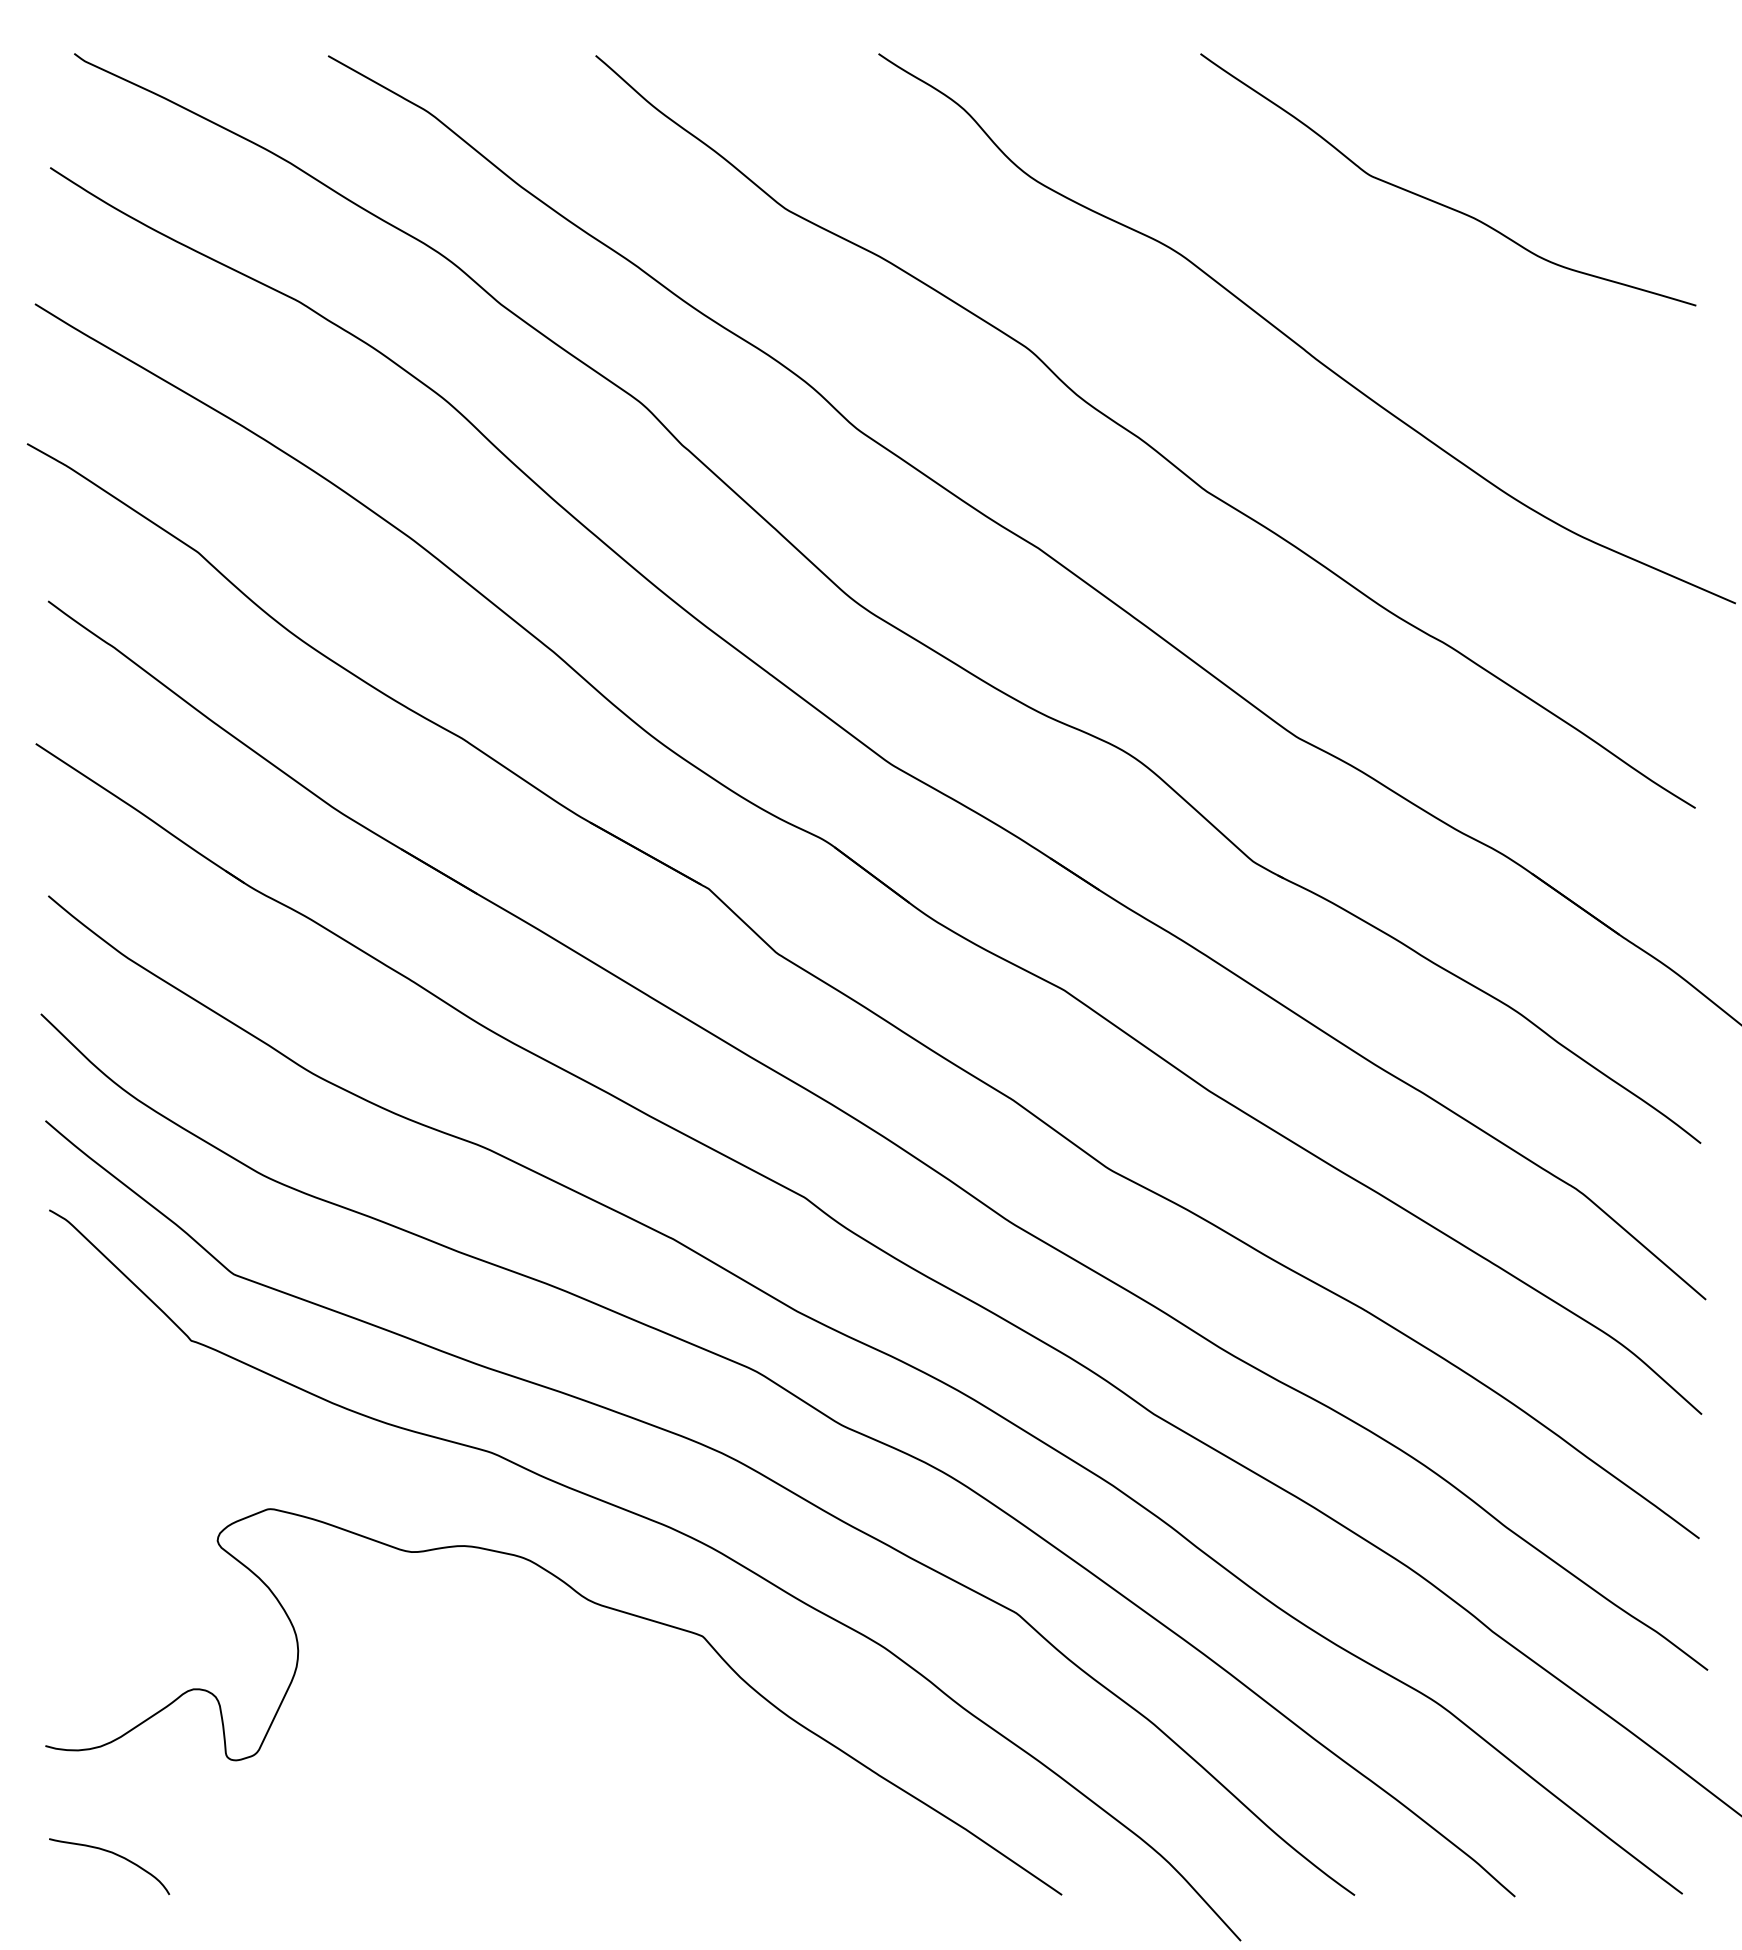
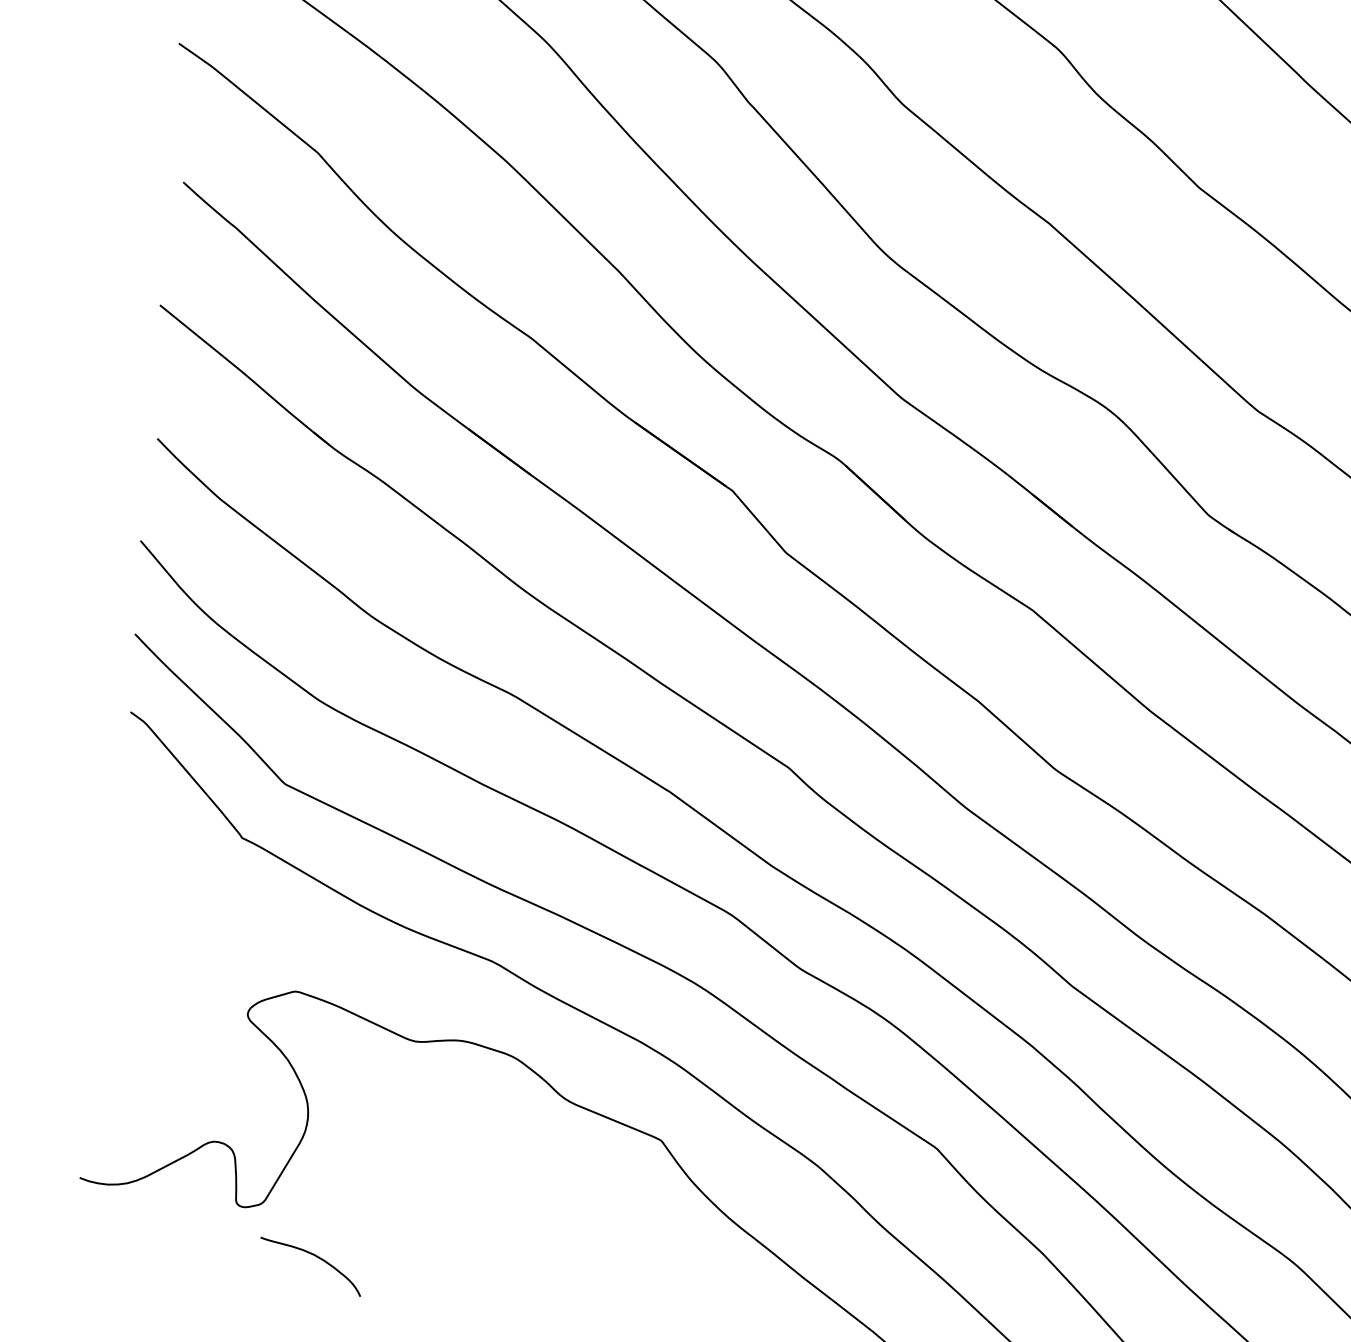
curve: (115, 1855) -> (316, 1257), moved

